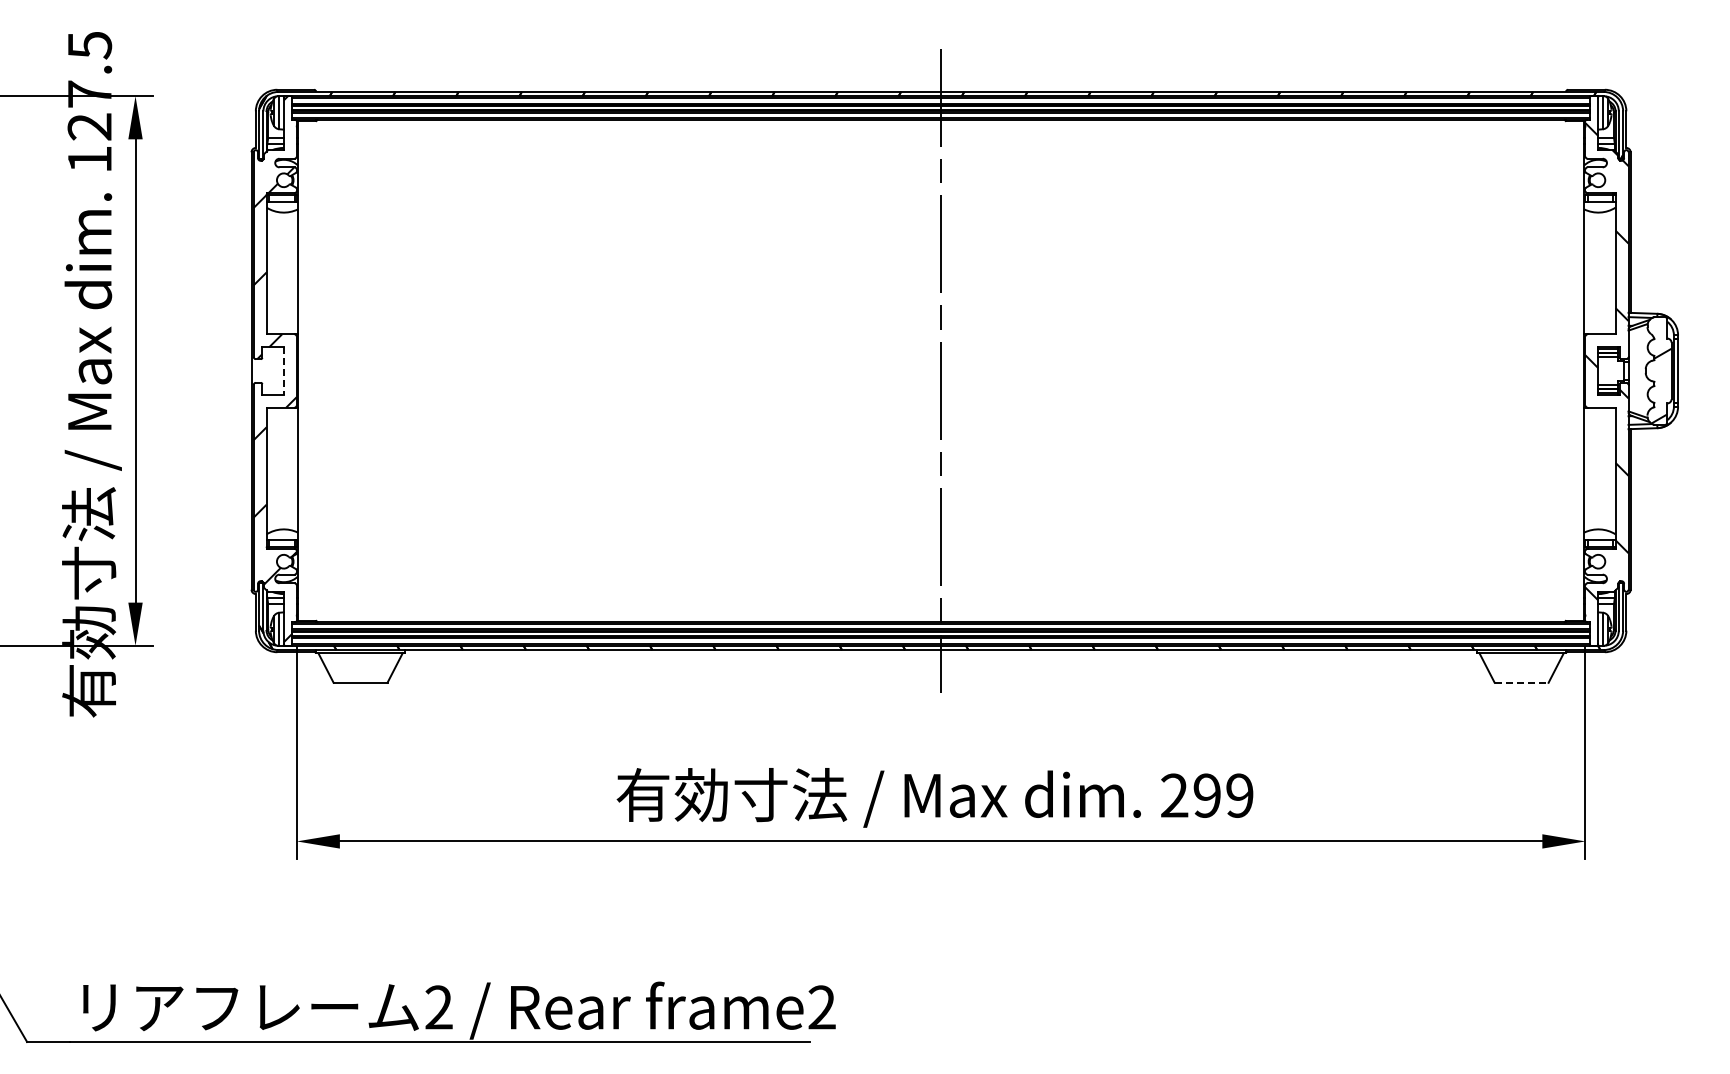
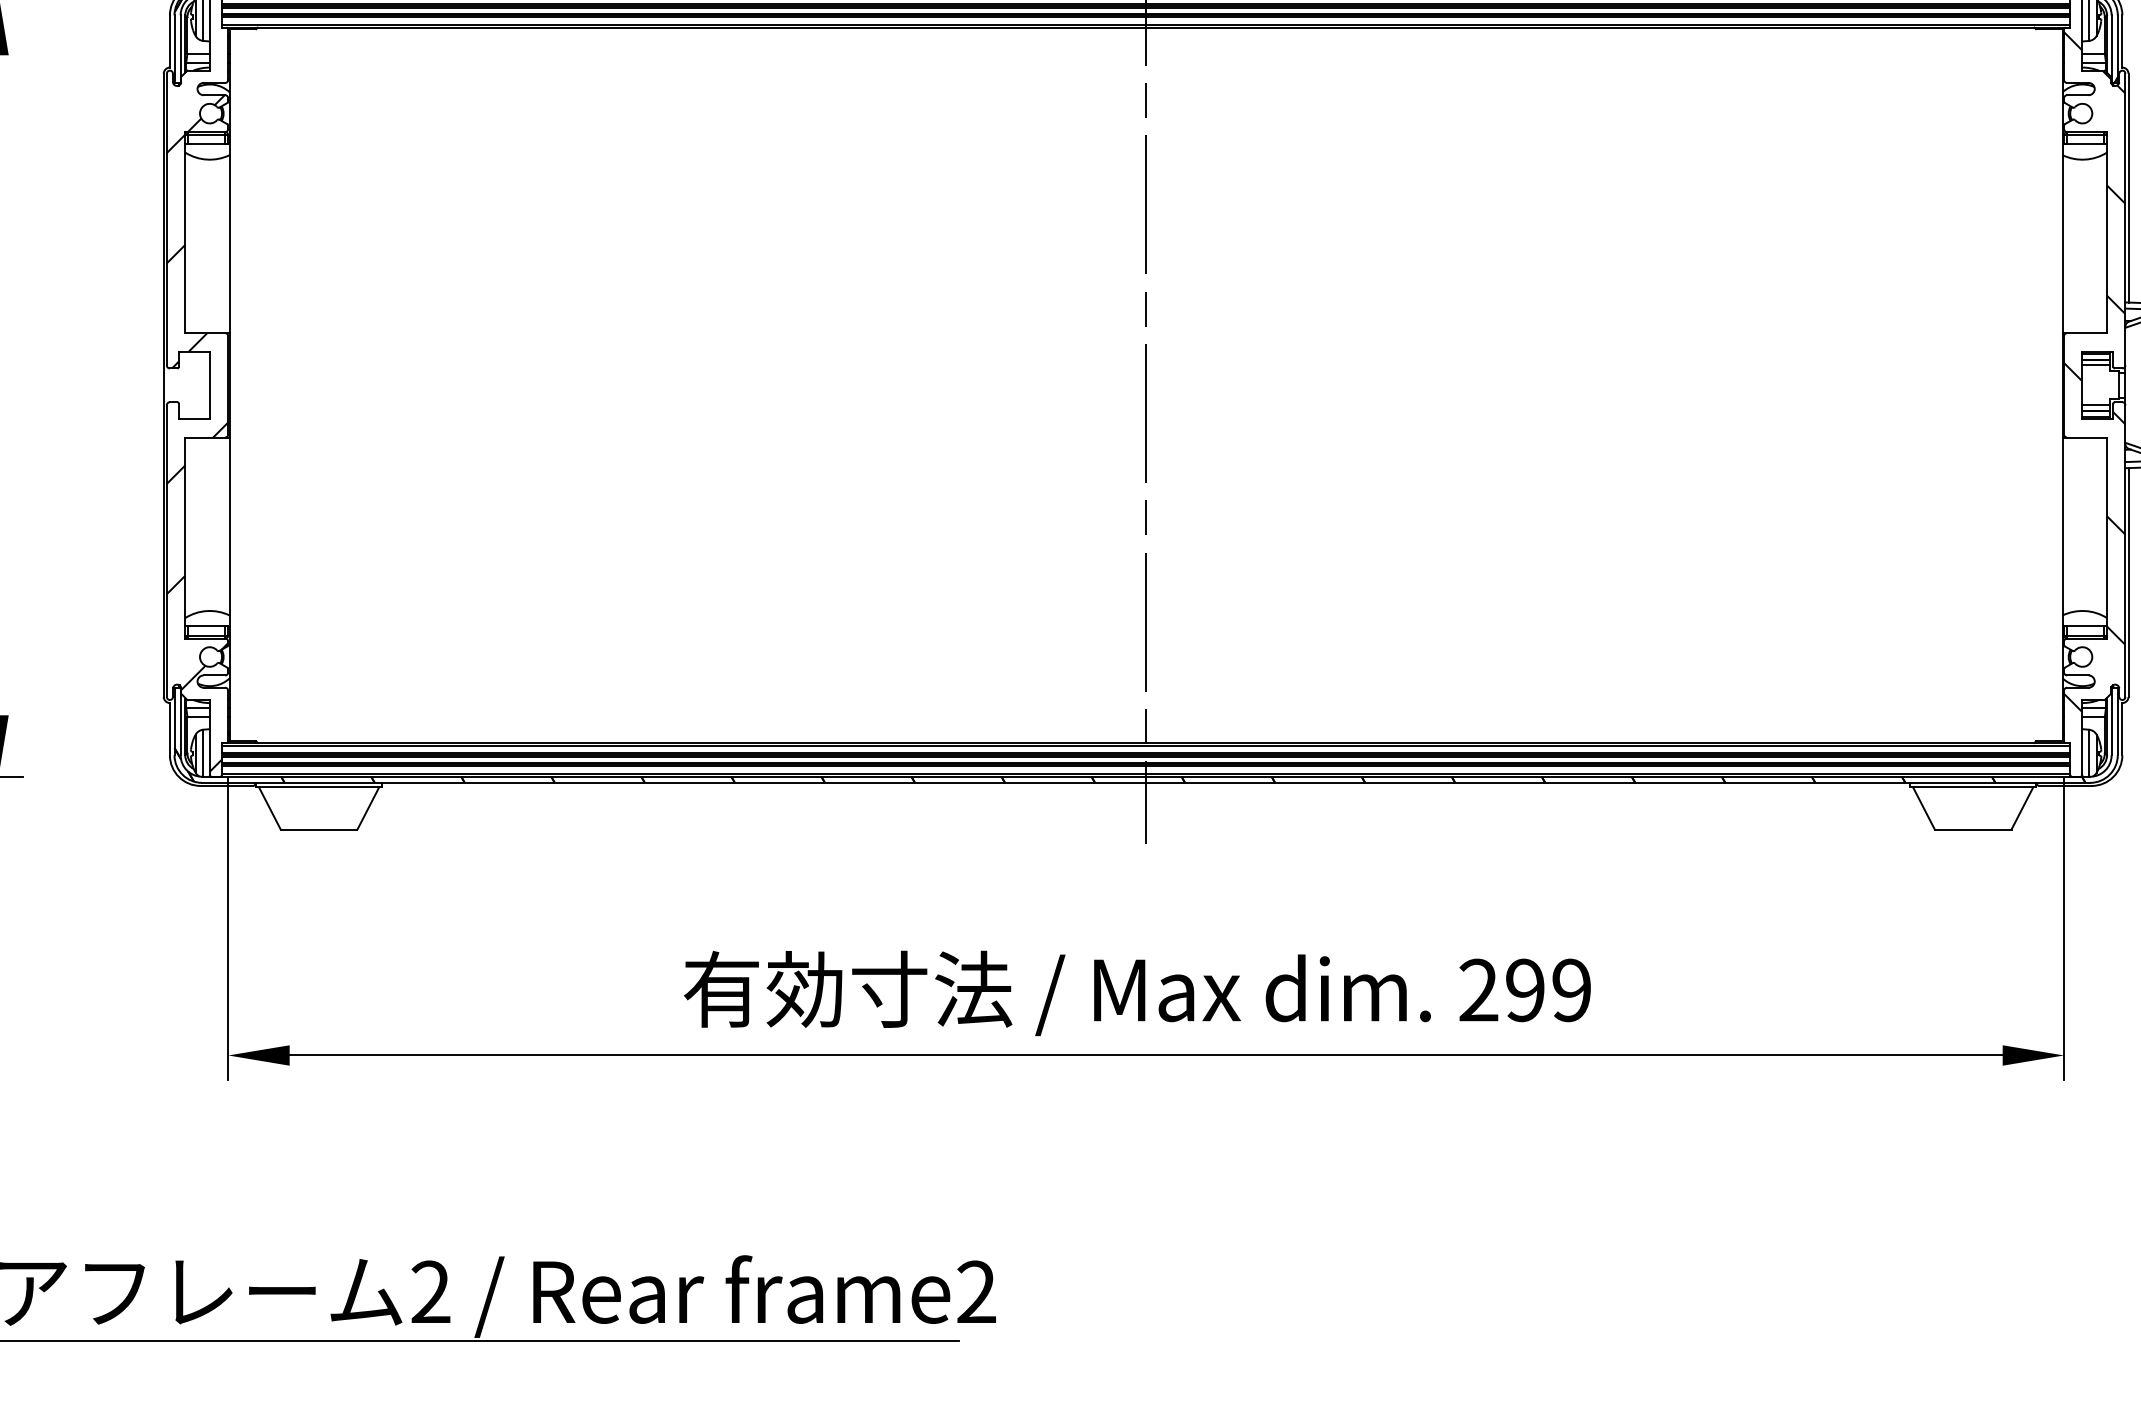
line: (283, 371) -> (209, 386), dashed -> solid
line: (1521, 682) -> (1972, 829), dashed -> solid

